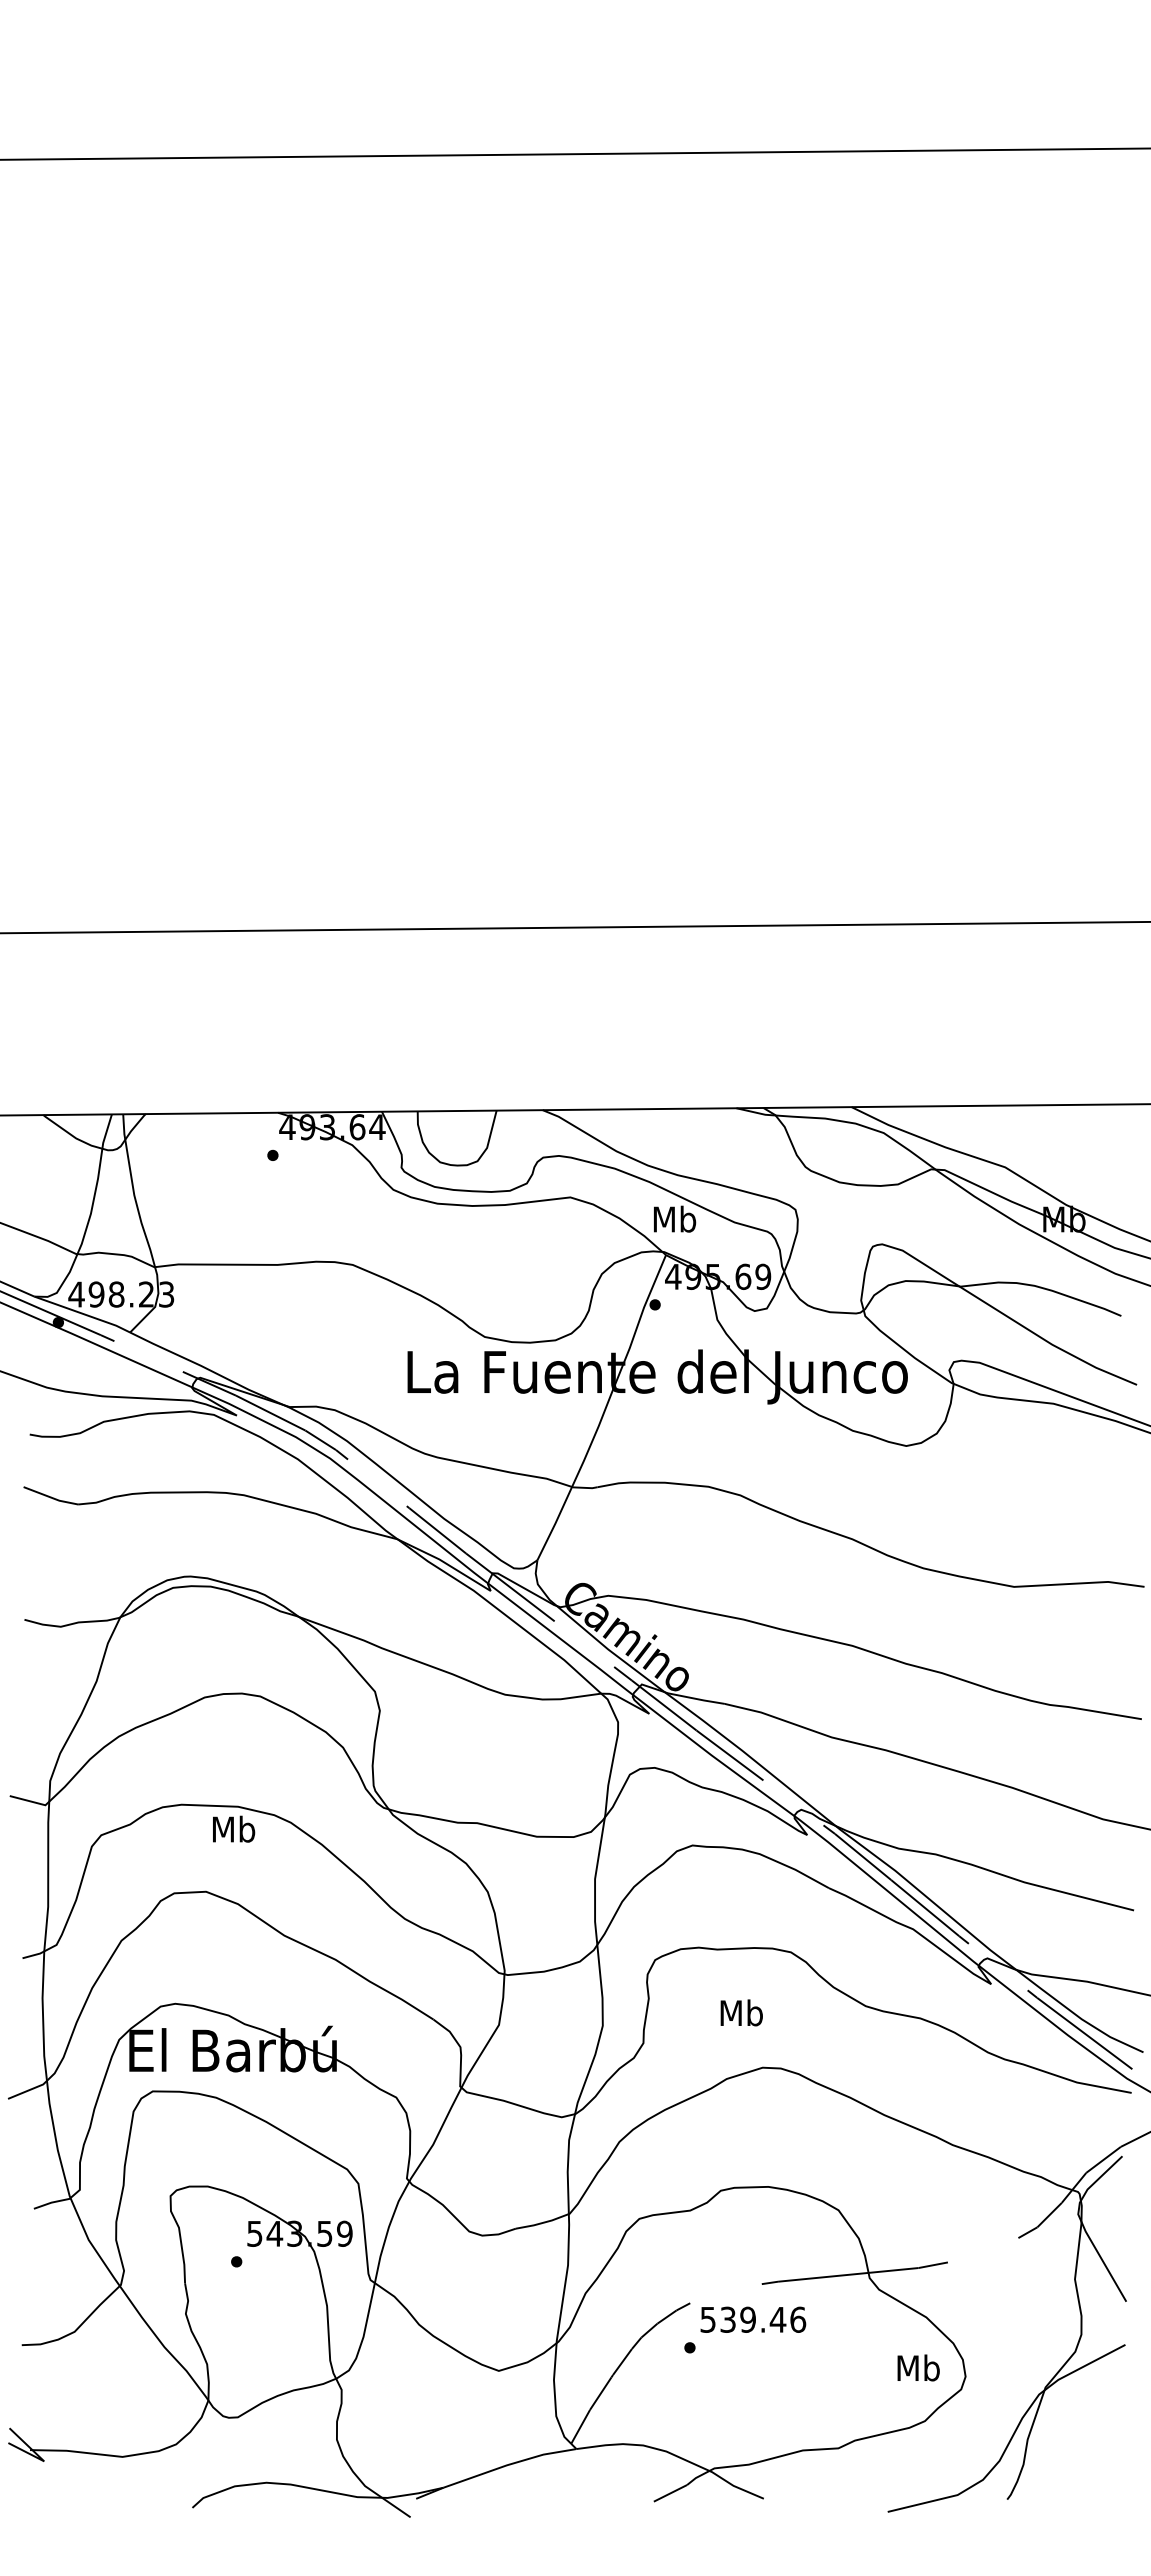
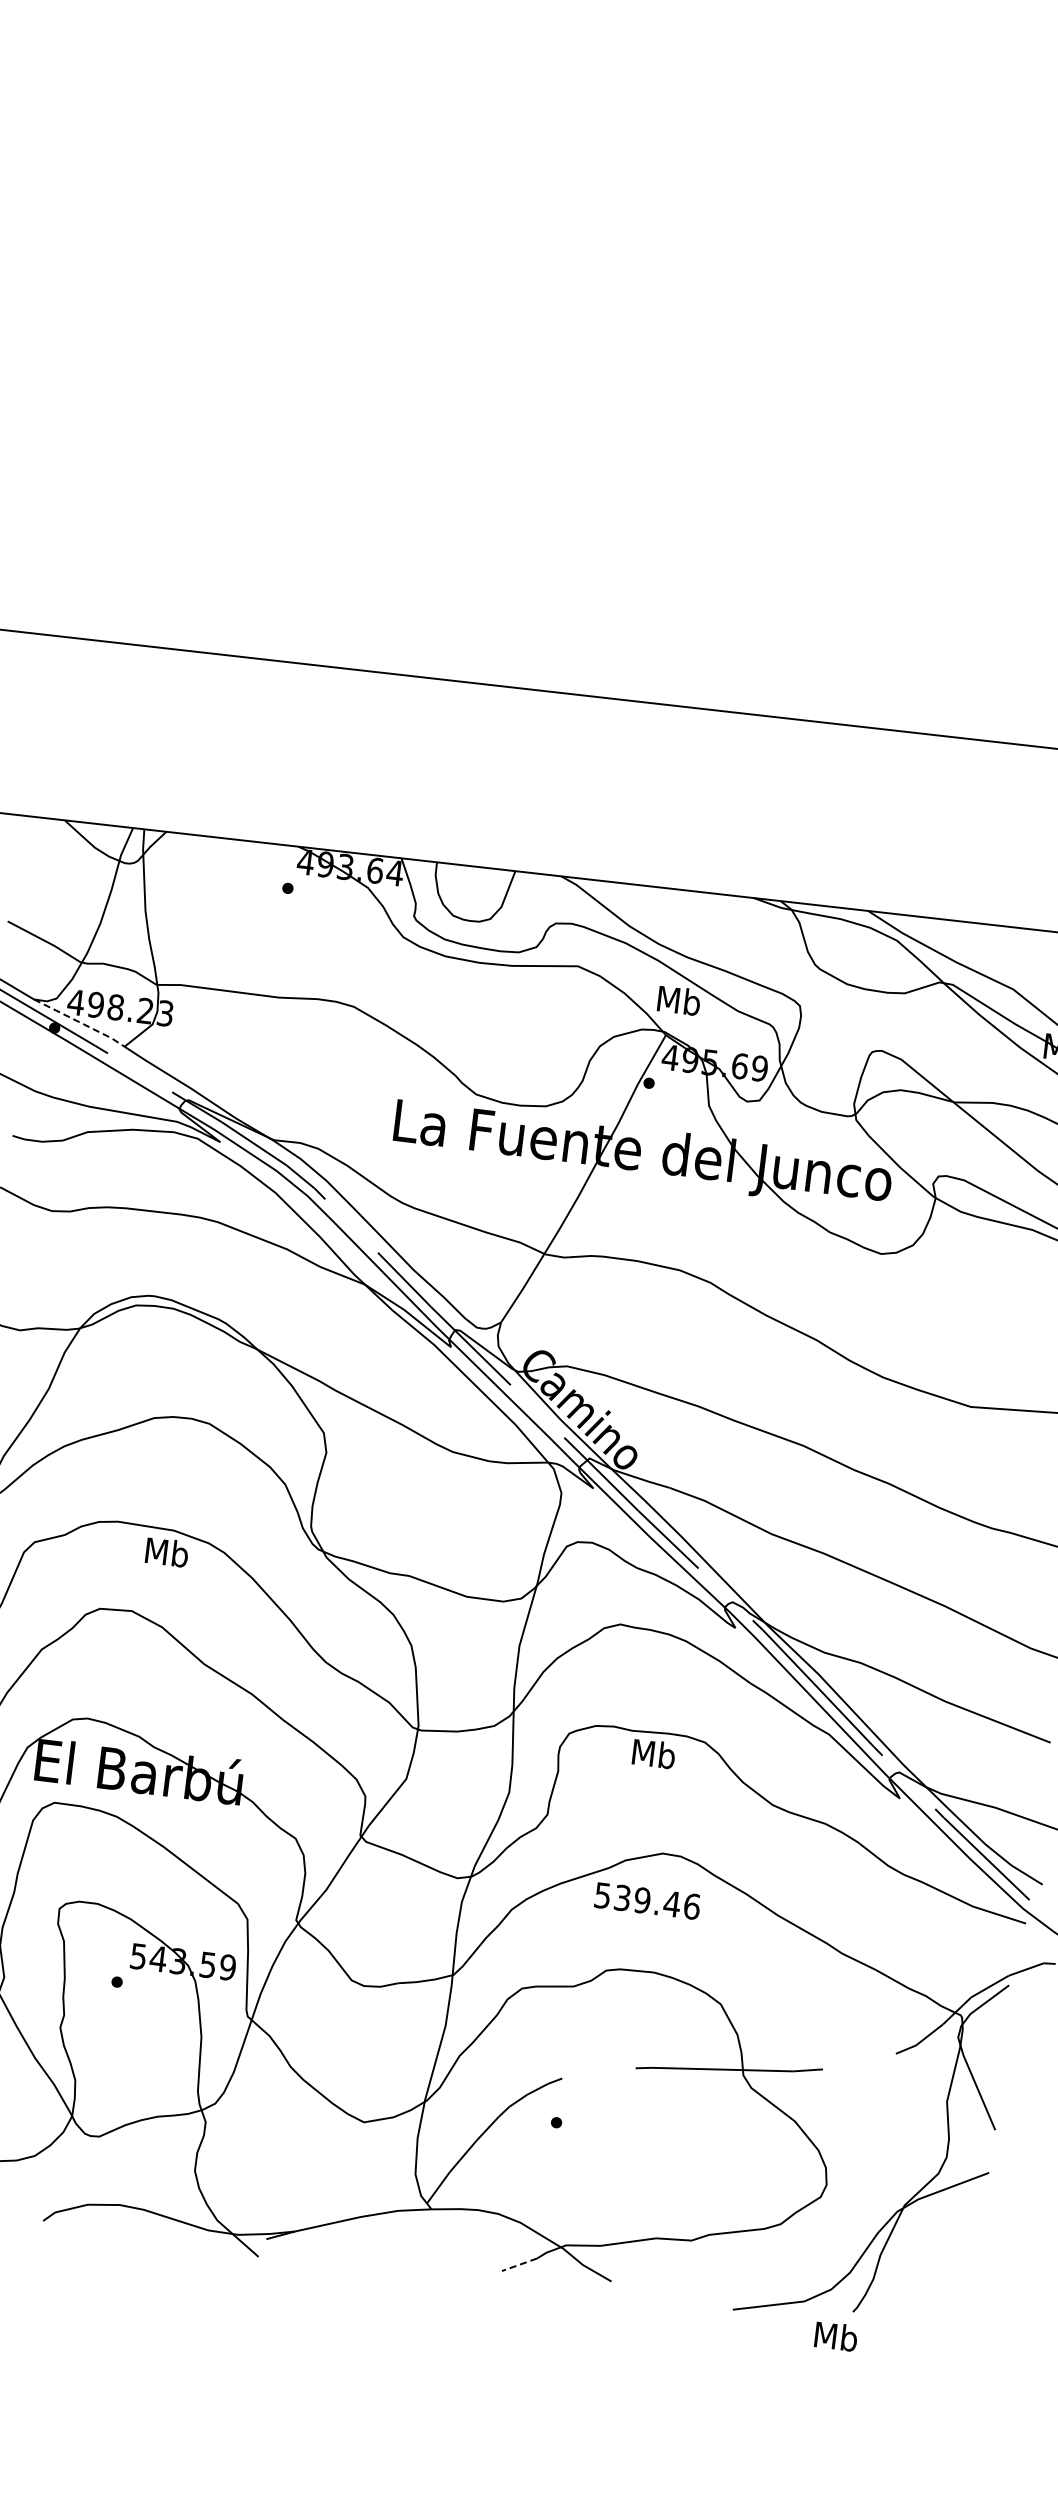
line: (83, 1313) -> (80, 1022), solid -> dashed
text: (741, 2012) -> (653, 1753), moved
text: (753, 2319) -> (647, 1900), moved
text: (918, 2367) -> (836, 2336), moved
line: (670, 2493) -> (519, 2264), solid -> dashed

